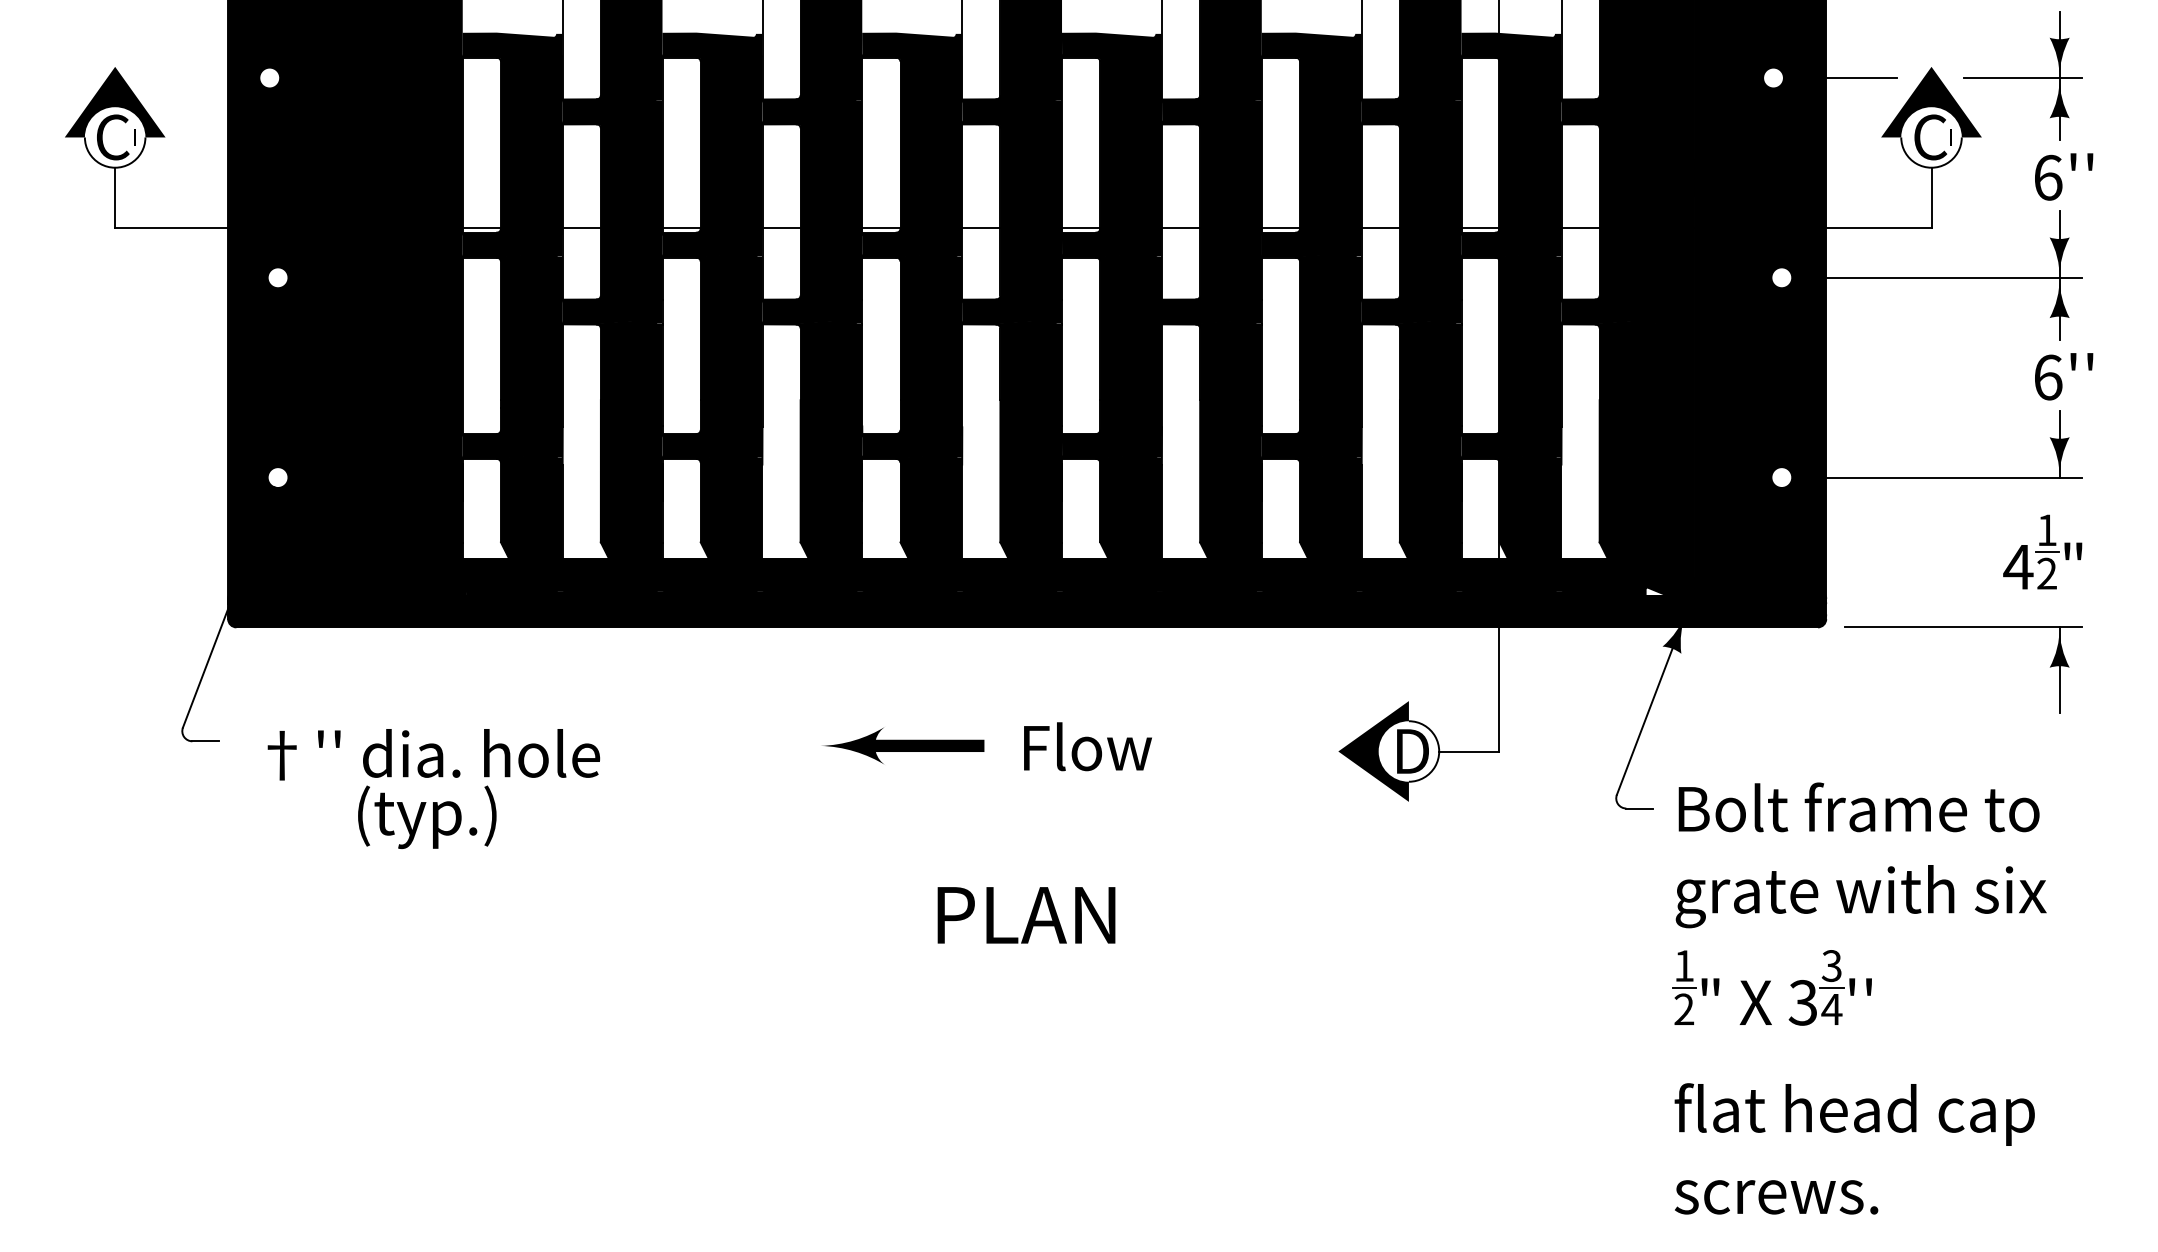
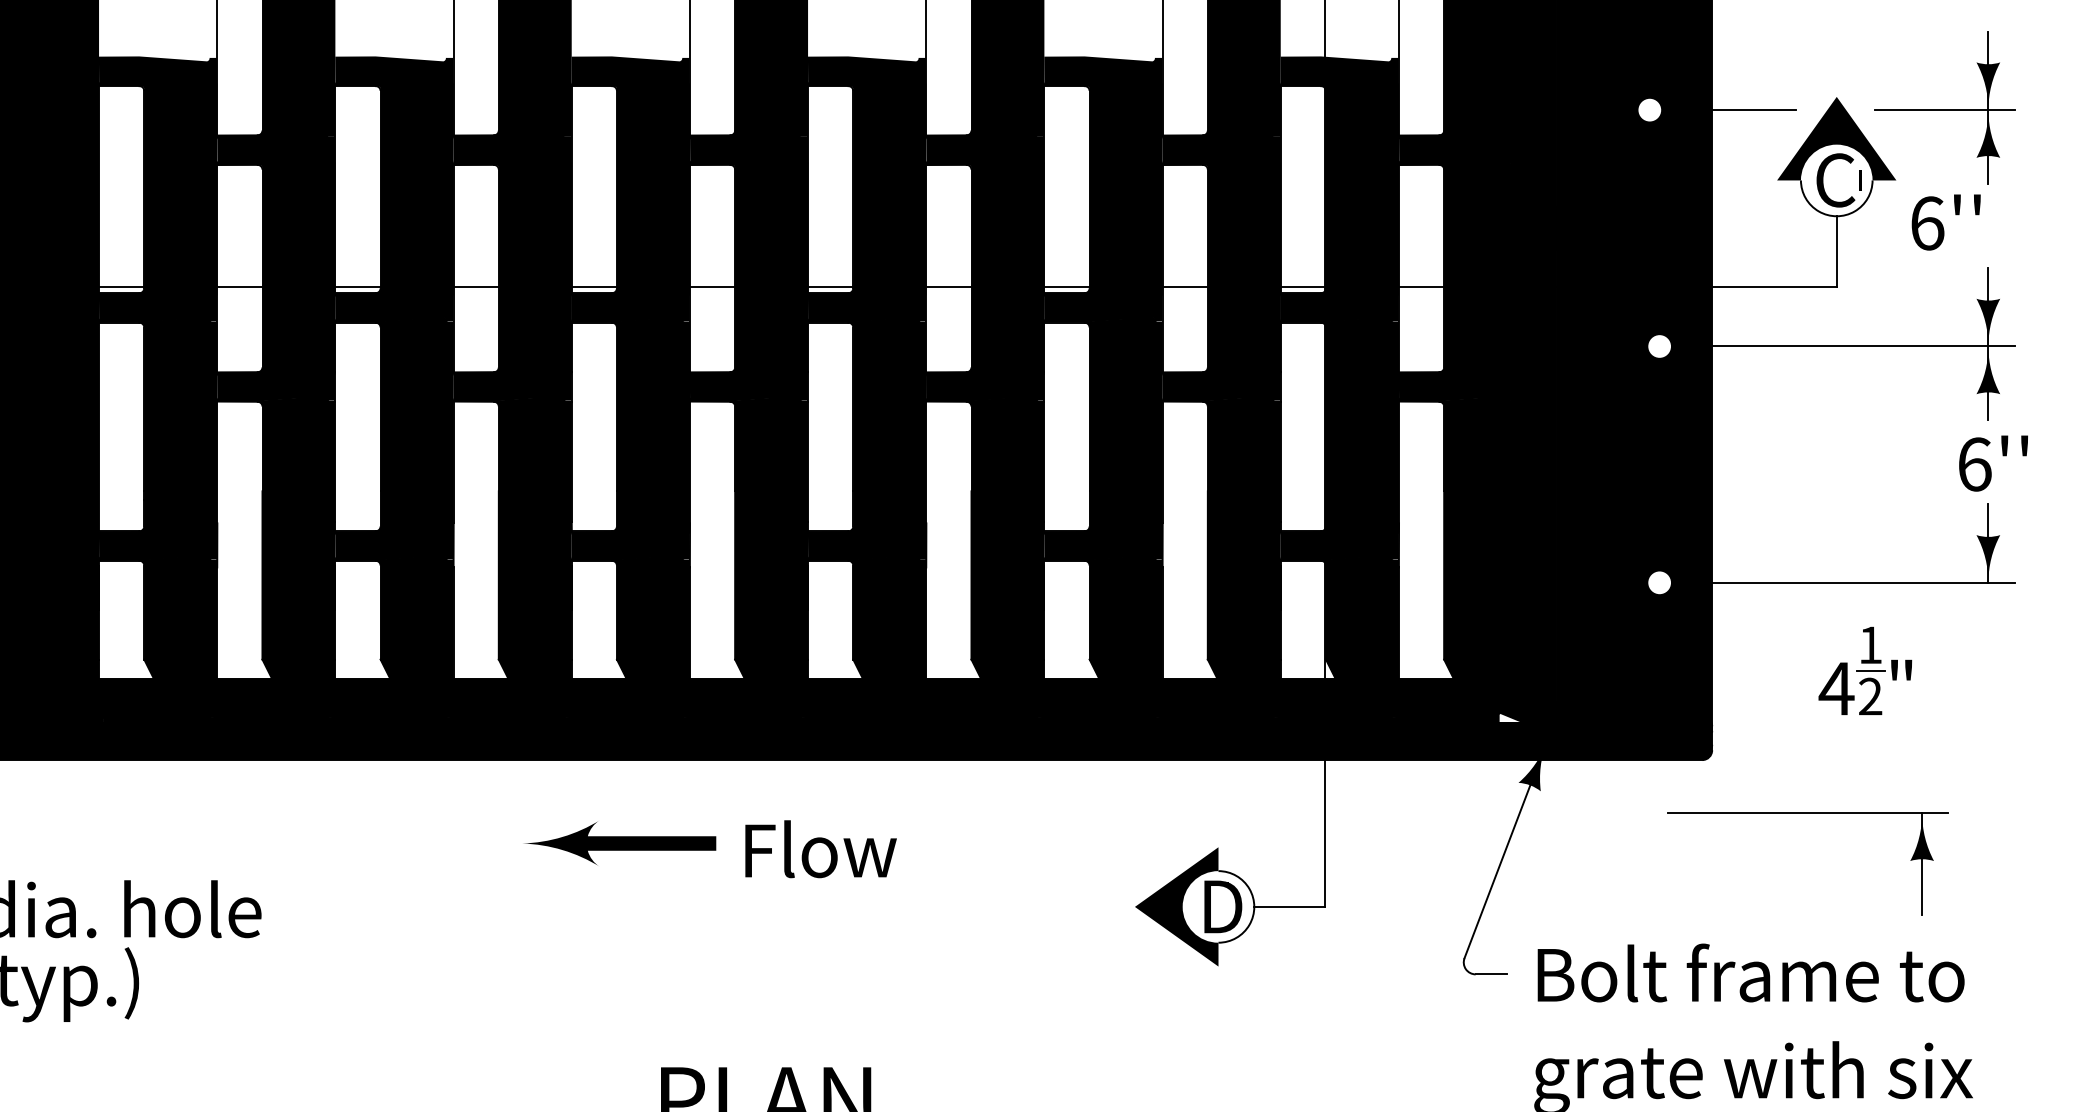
text: (2064, 176) -> (1946, 221), moved
part: (2042, 551) -> (1865, 670), moved
part: (1963, 627) -> (1808, 813), moved
part: (903, 745) -> (620, 843), moved
text: (1087, 746) -> (820, 848), moved

